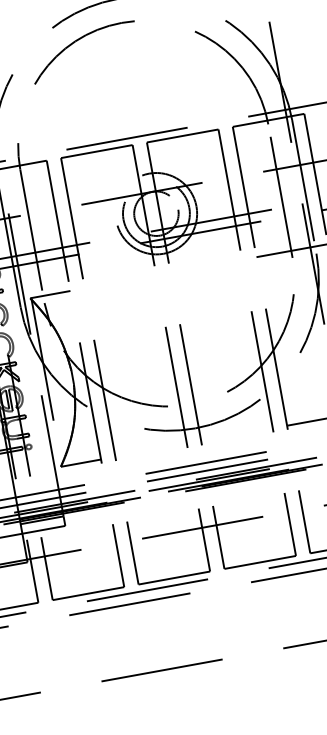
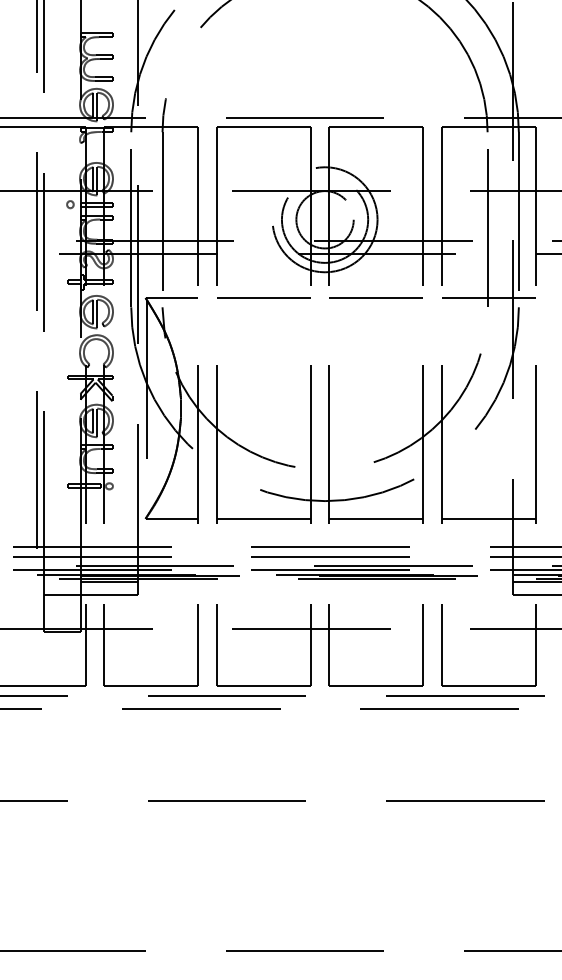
line: (206, 266) -> (376, 298), added
line: (120, 282) -> (263, 298), added
line: (237, 434) -> (376, 518), added
line: (150, 450) -> (263, 518), added

